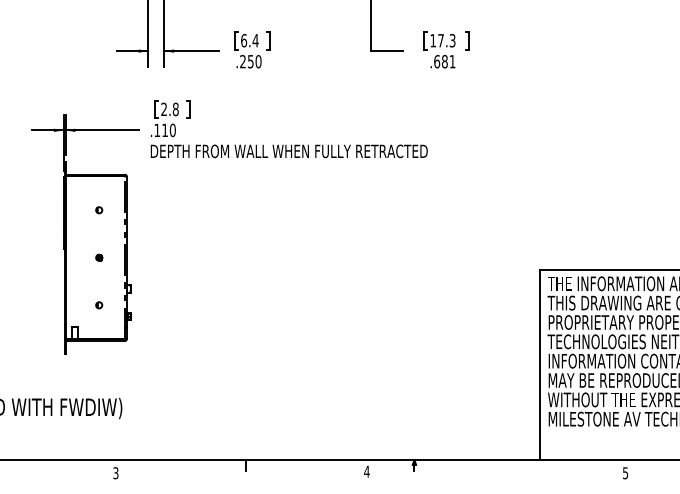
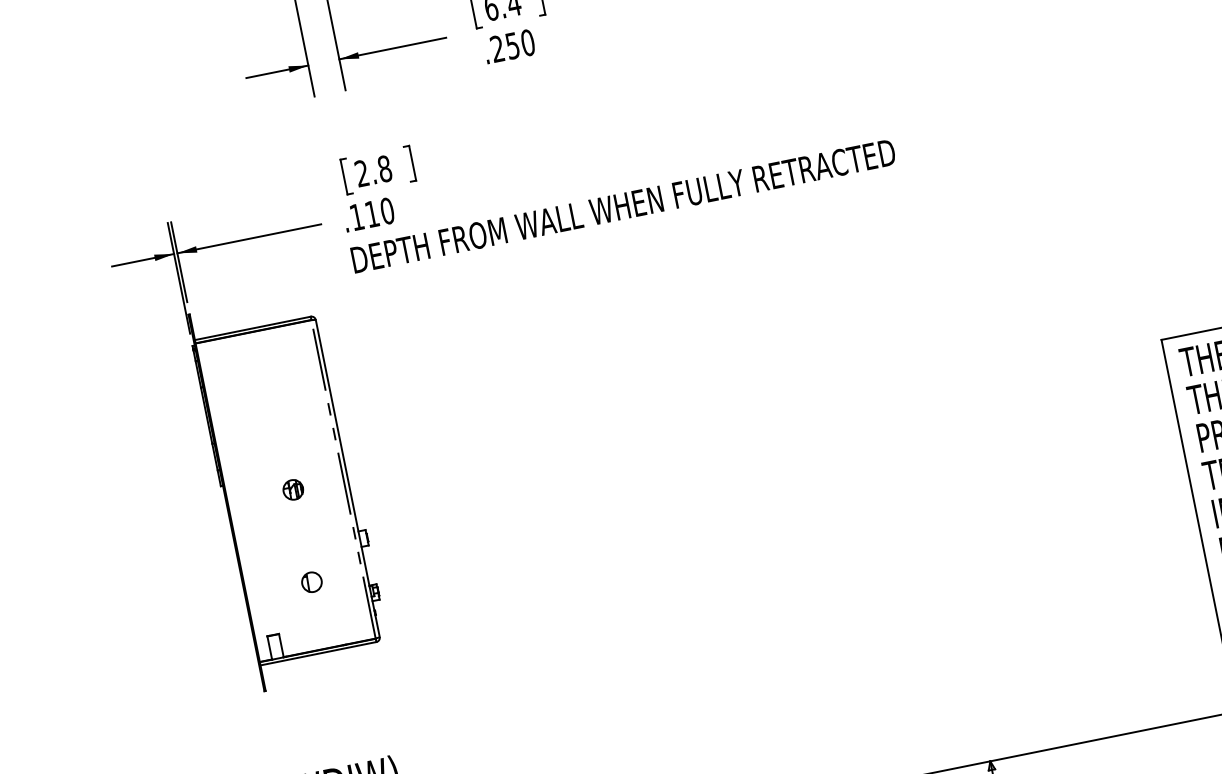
part: (99, 210) -> (275, 396), removed
part: (99, 257) -> (293, 488), size x1.6
part: (99, 305) -> (312, 582), size x1.6

